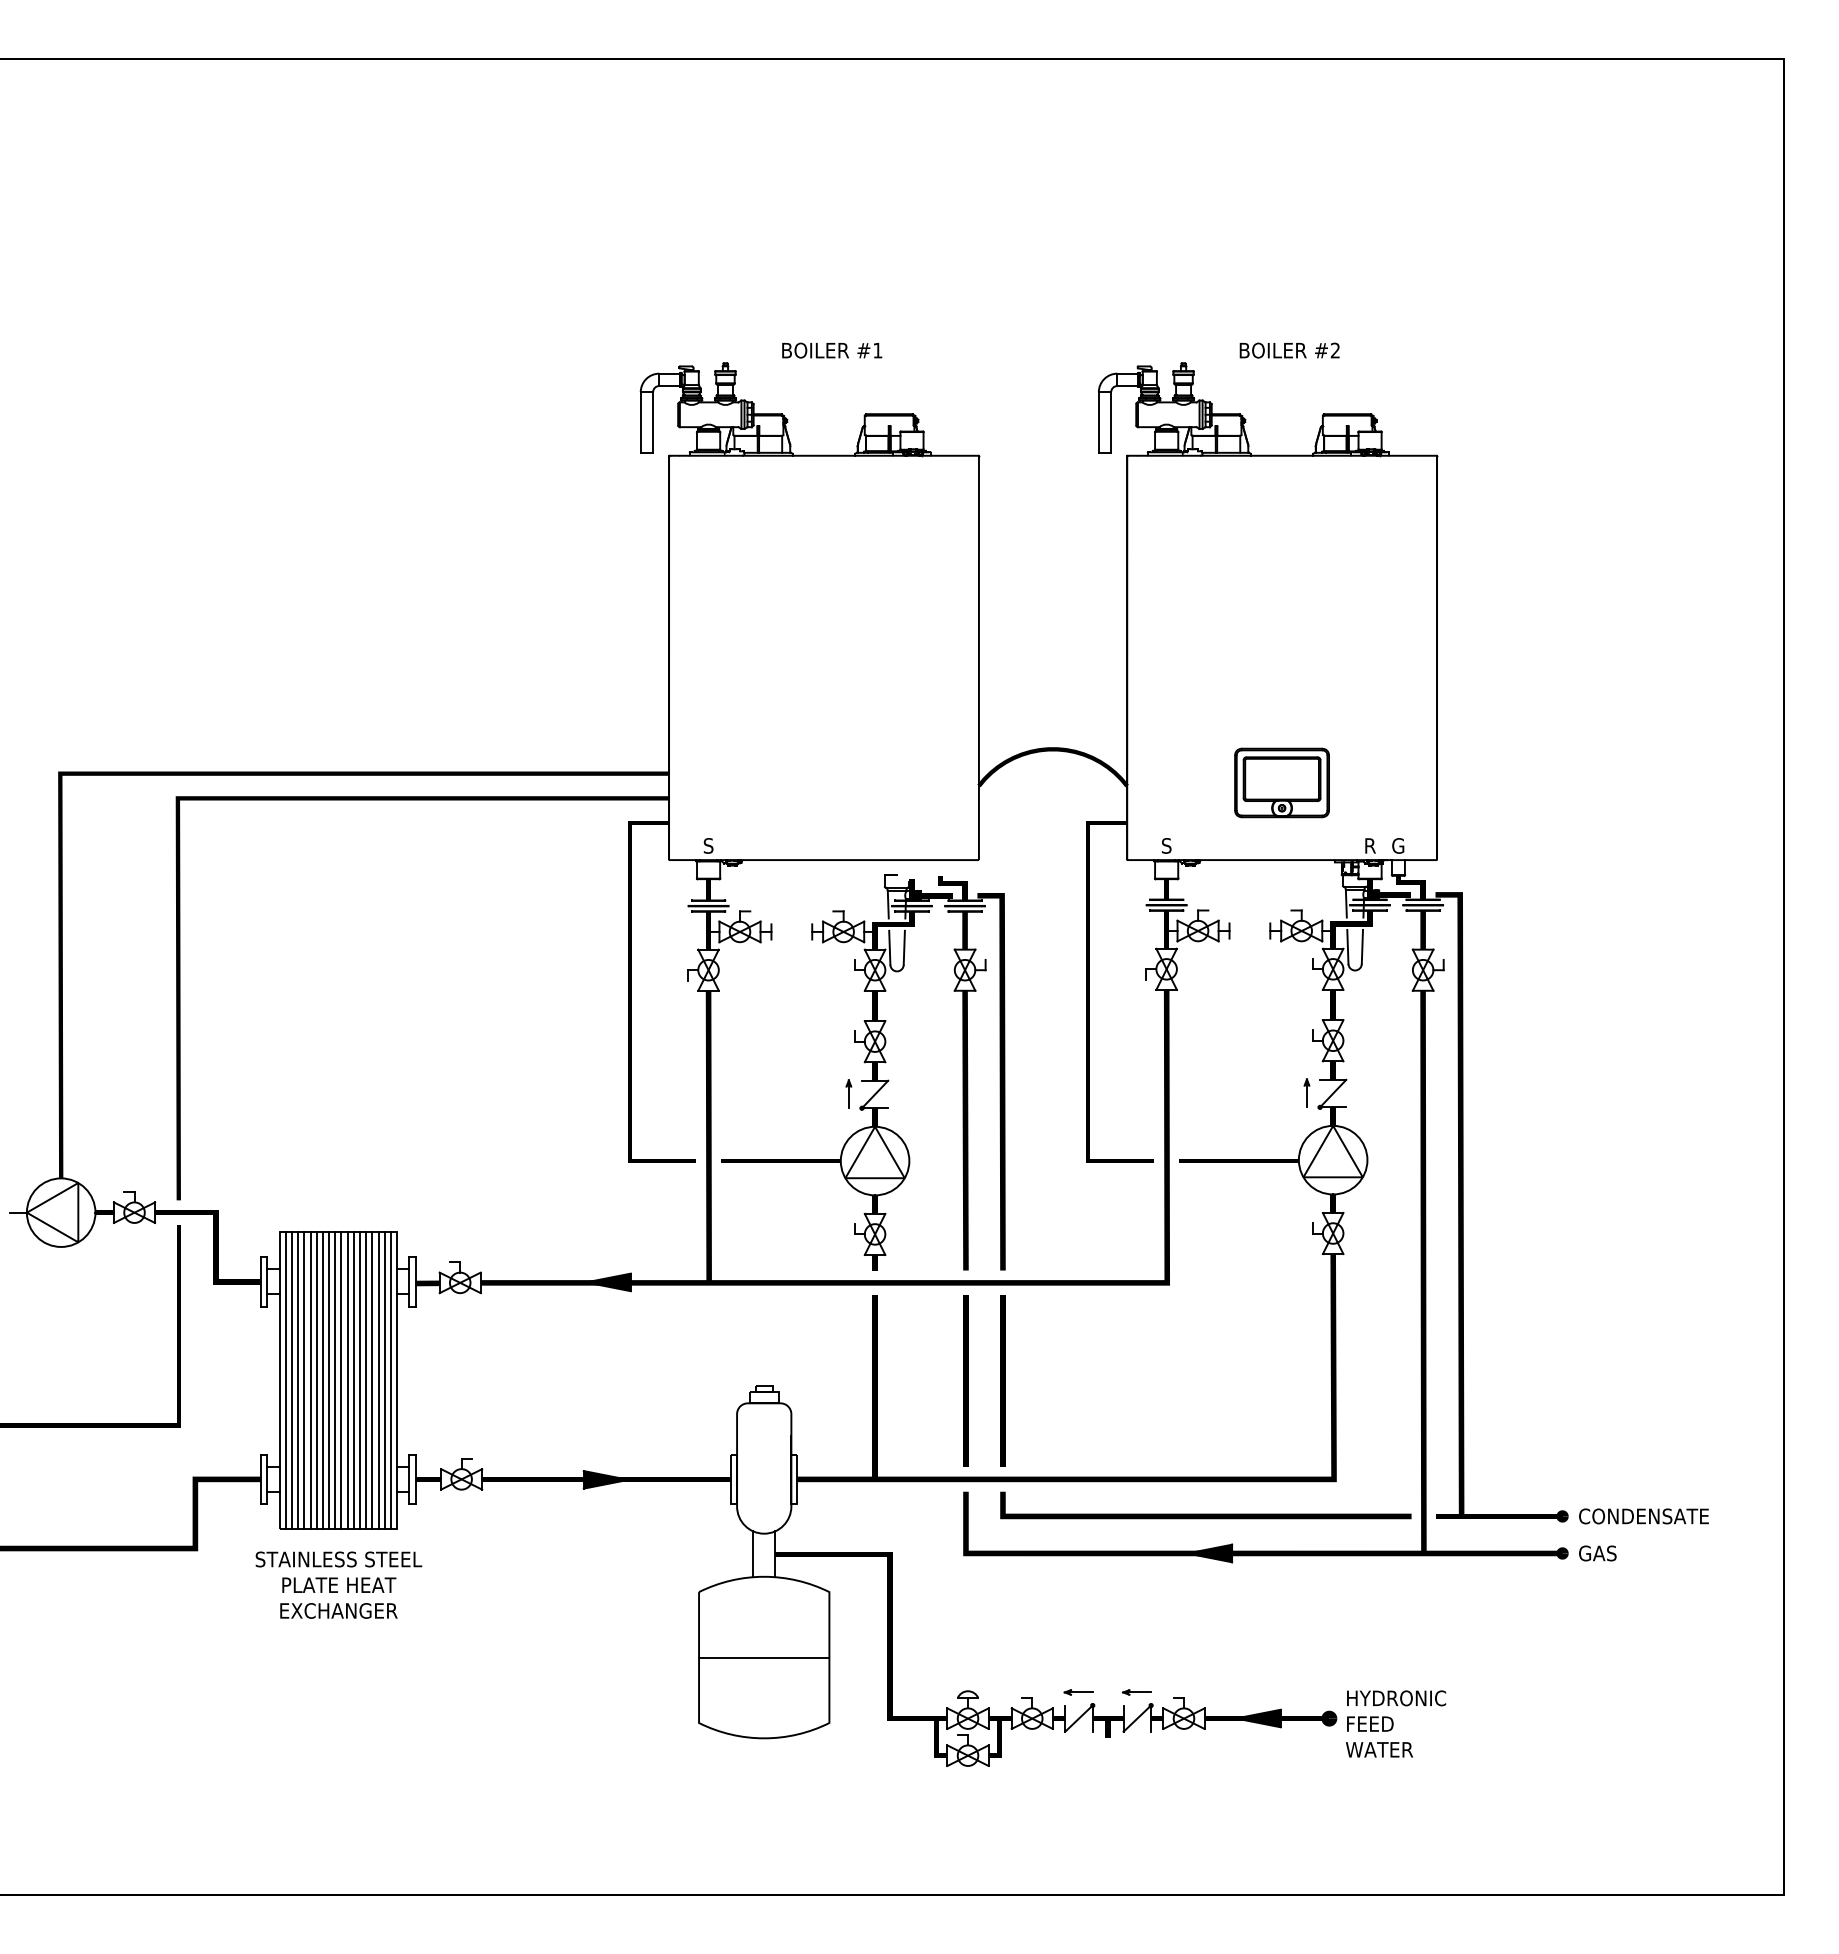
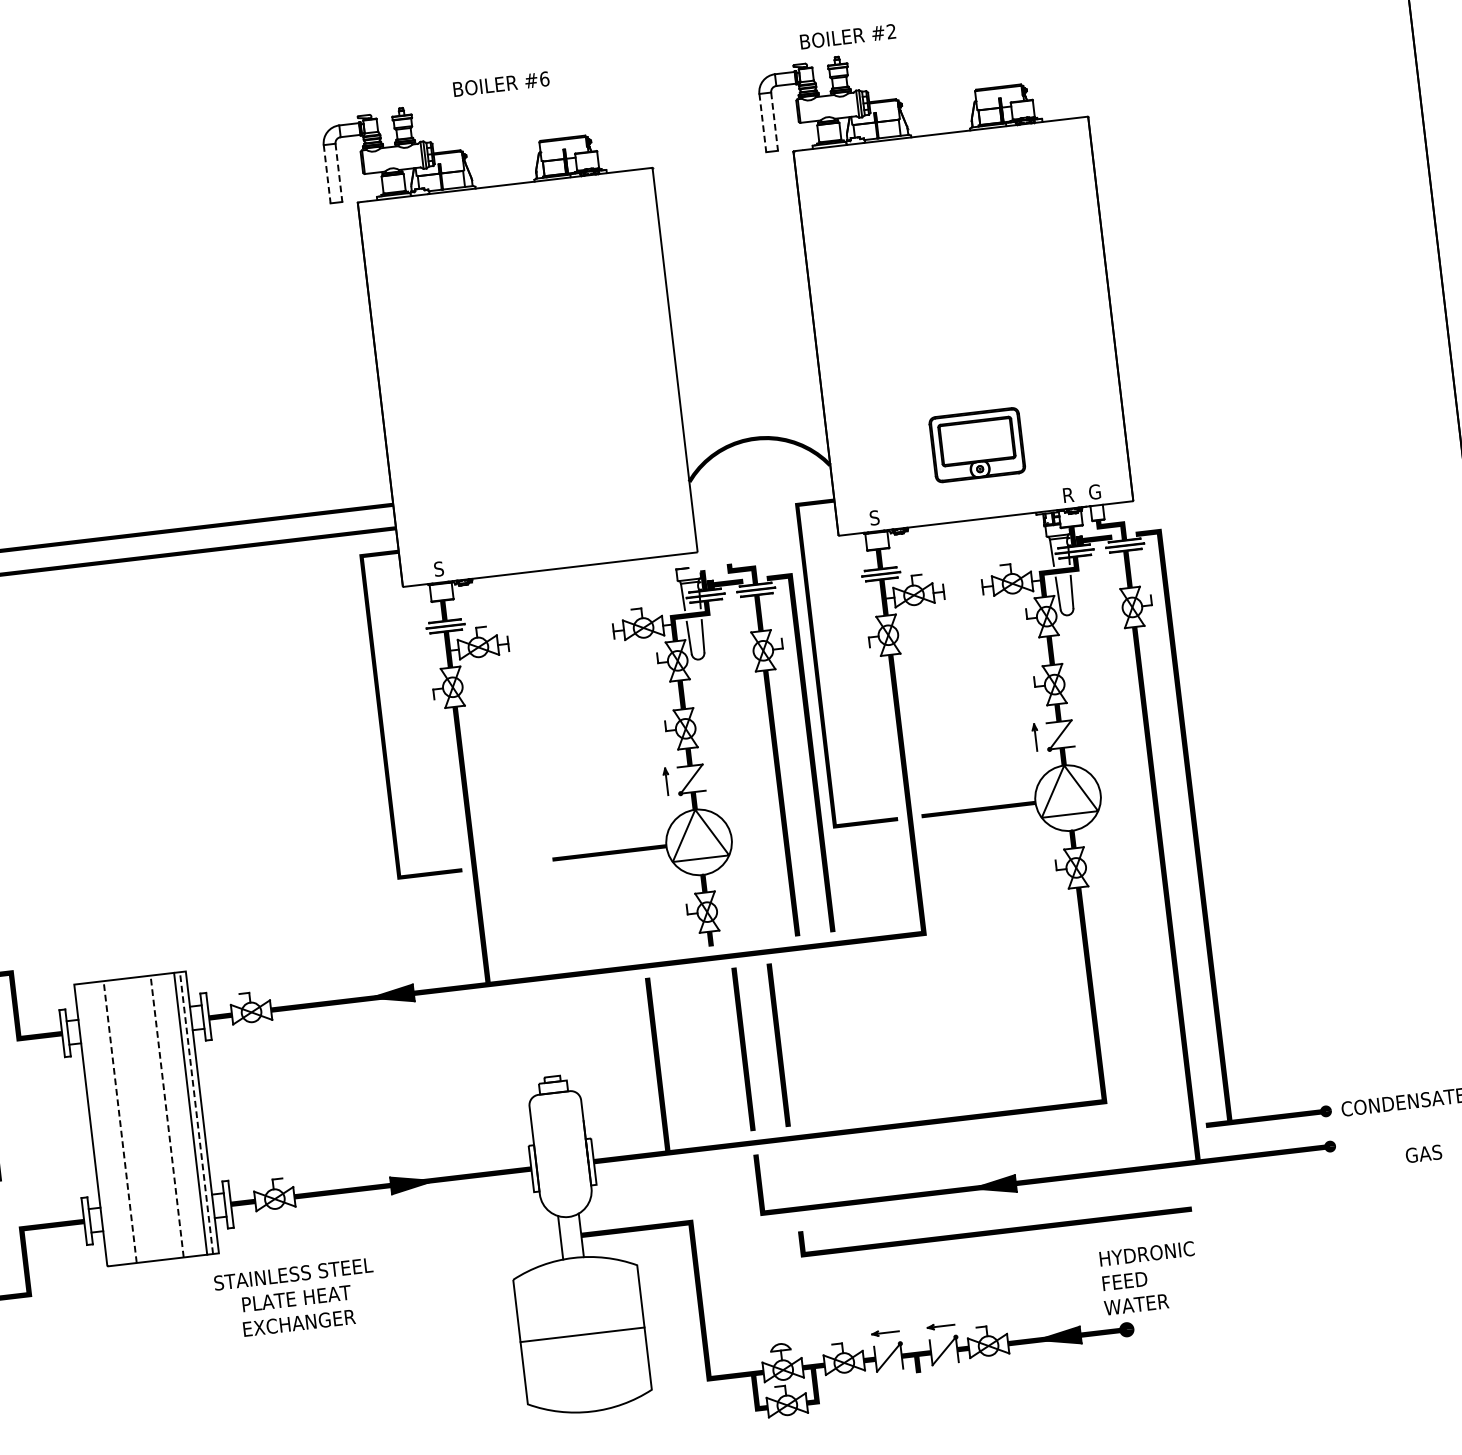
text: (877, 350) -> (544, 79), #1 -> #6
text: (1289, 350) -> (847, 36), moved
line: (640, 422) -> (326, 173), solid -> dashed
line: (653, 422) -> (339, 172), solid -> dashed
line: (1098, 422) -> (762, 122), solid -> dashed
line: (1111, 422) -> (774, 121), solid -> dashed
part: (863, 1080) -> (679, 767), moved
line: (285, 1380) -> (96, 1124), removed
line: (292, 1380) -> (102, 1123), removed
line: (298, 1380) -> (108, 1123), removed
line: (304, 1380) -> (114, 1122), removed
line: (310, 1380) -> (120, 1121), solid -> dashed
line: (316, 1380) -> (125, 1121), removed
line: (322, 1380) -> (131, 1120), removed
line: (329, 1380) -> (138, 1119), removed
line: (335, 1380) -> (143, 1119), removed
line: (341, 1380) -> (149, 1118), removed
line: (347, 1380) -> (155, 1117), removed
line: (353, 1380) -> (160, 1117), removed
line: (360, 1380) -> (167, 1116), solid -> dashed
line: (366, 1380) -> (173, 1115), removed
line: (372, 1380) -> (179, 1115), removed
line: (378, 1380) -> (184, 1114), removed
line: (390, 1380) -> (196, 1113), solid -> dashed
line: (1205, 1513) -> (995, 1229), moved
text: (1597, 1553) -> (1423, 1153), moved
text: (338, 1584) -> (295, 1298), moved
text: (1396, 1723) -> (1149, 1277), moved

